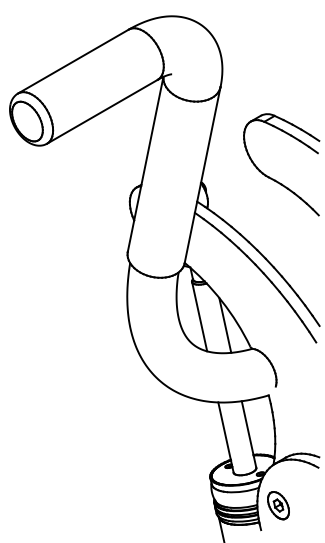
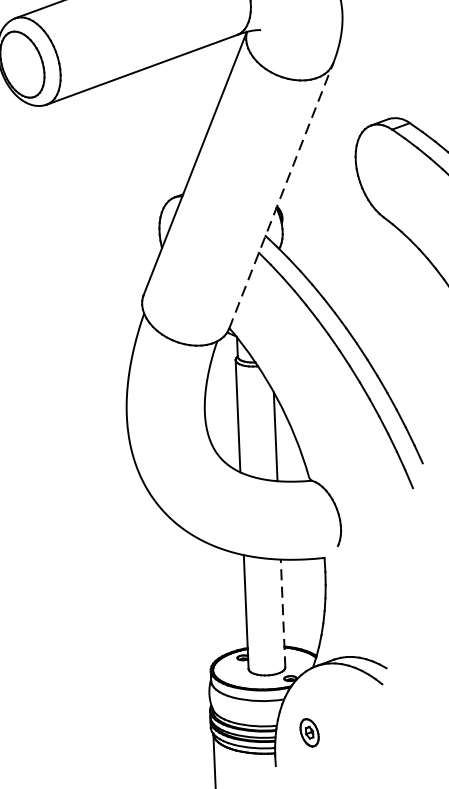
line: (202, 175) -> (280, 196), solid -> dashed
line: (248, 434) -> (282, 613), solid -> dashed
part: (278, 505) -> (309, 732), size x0.6

